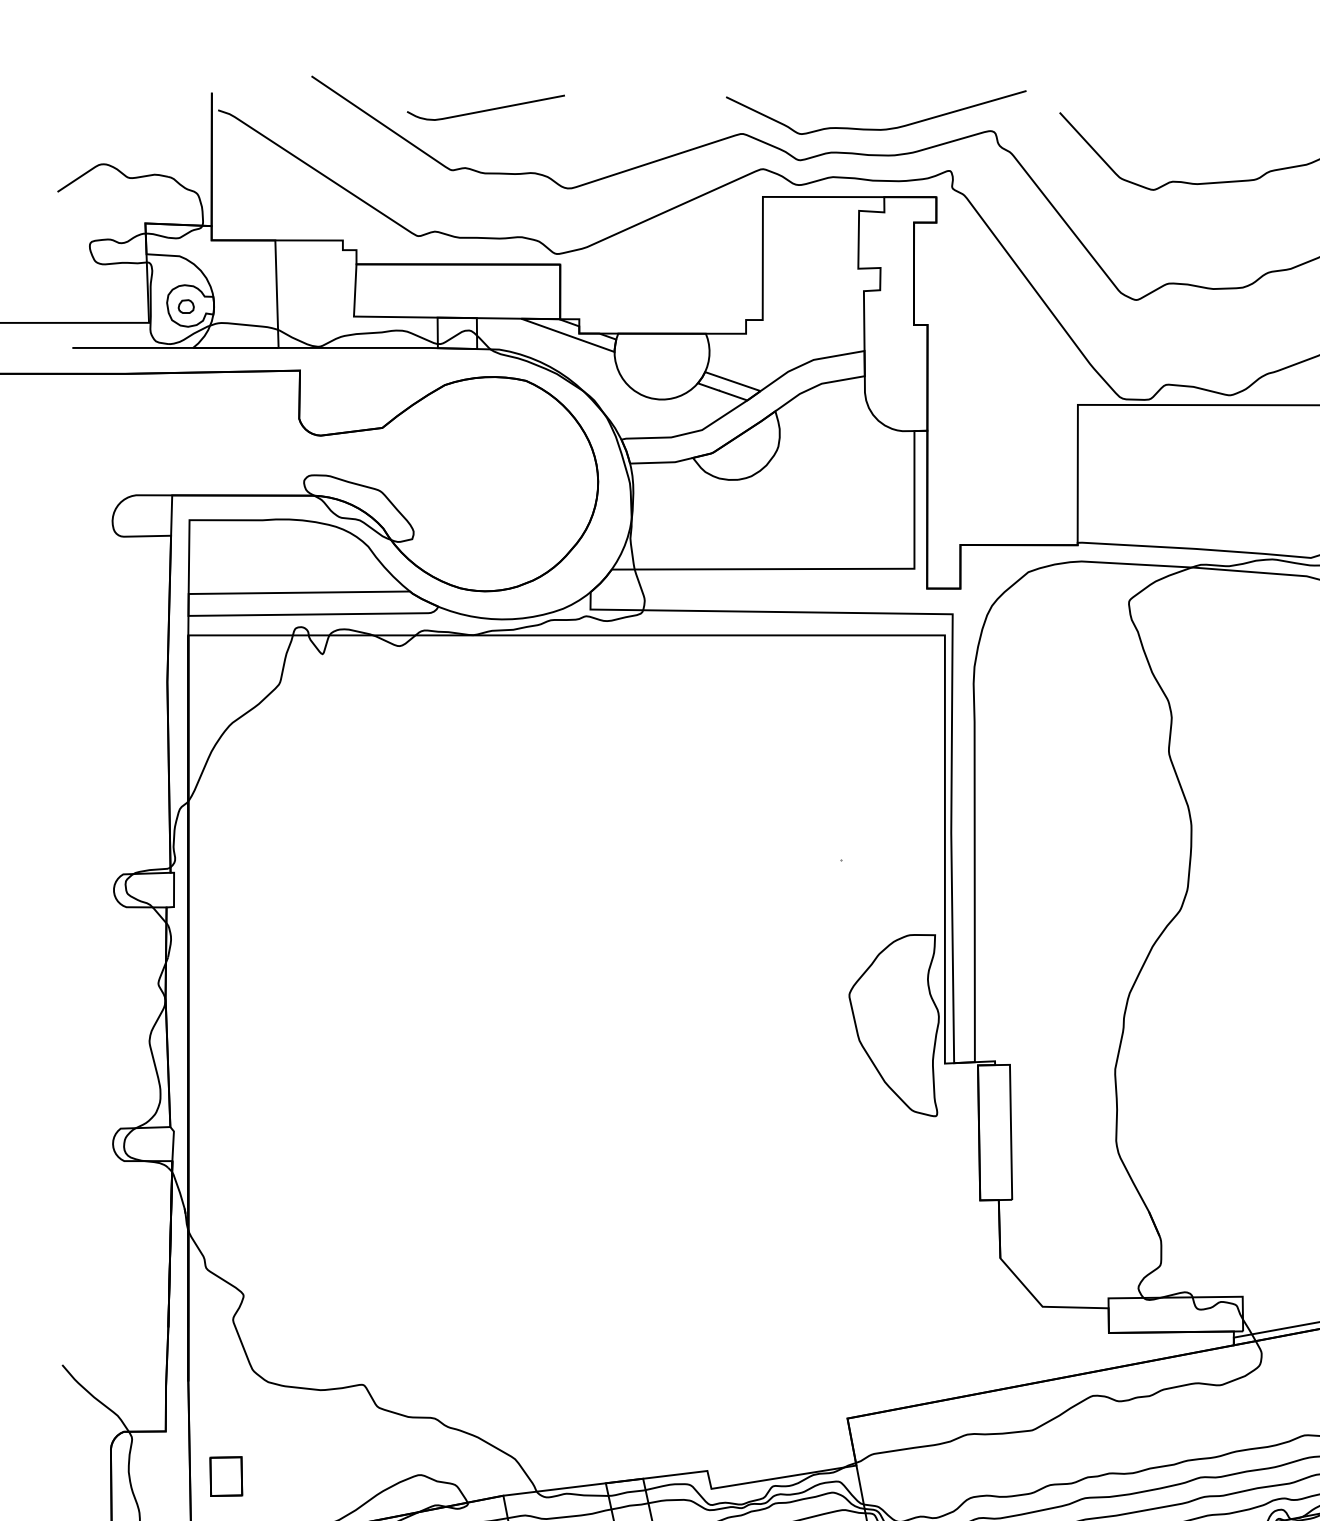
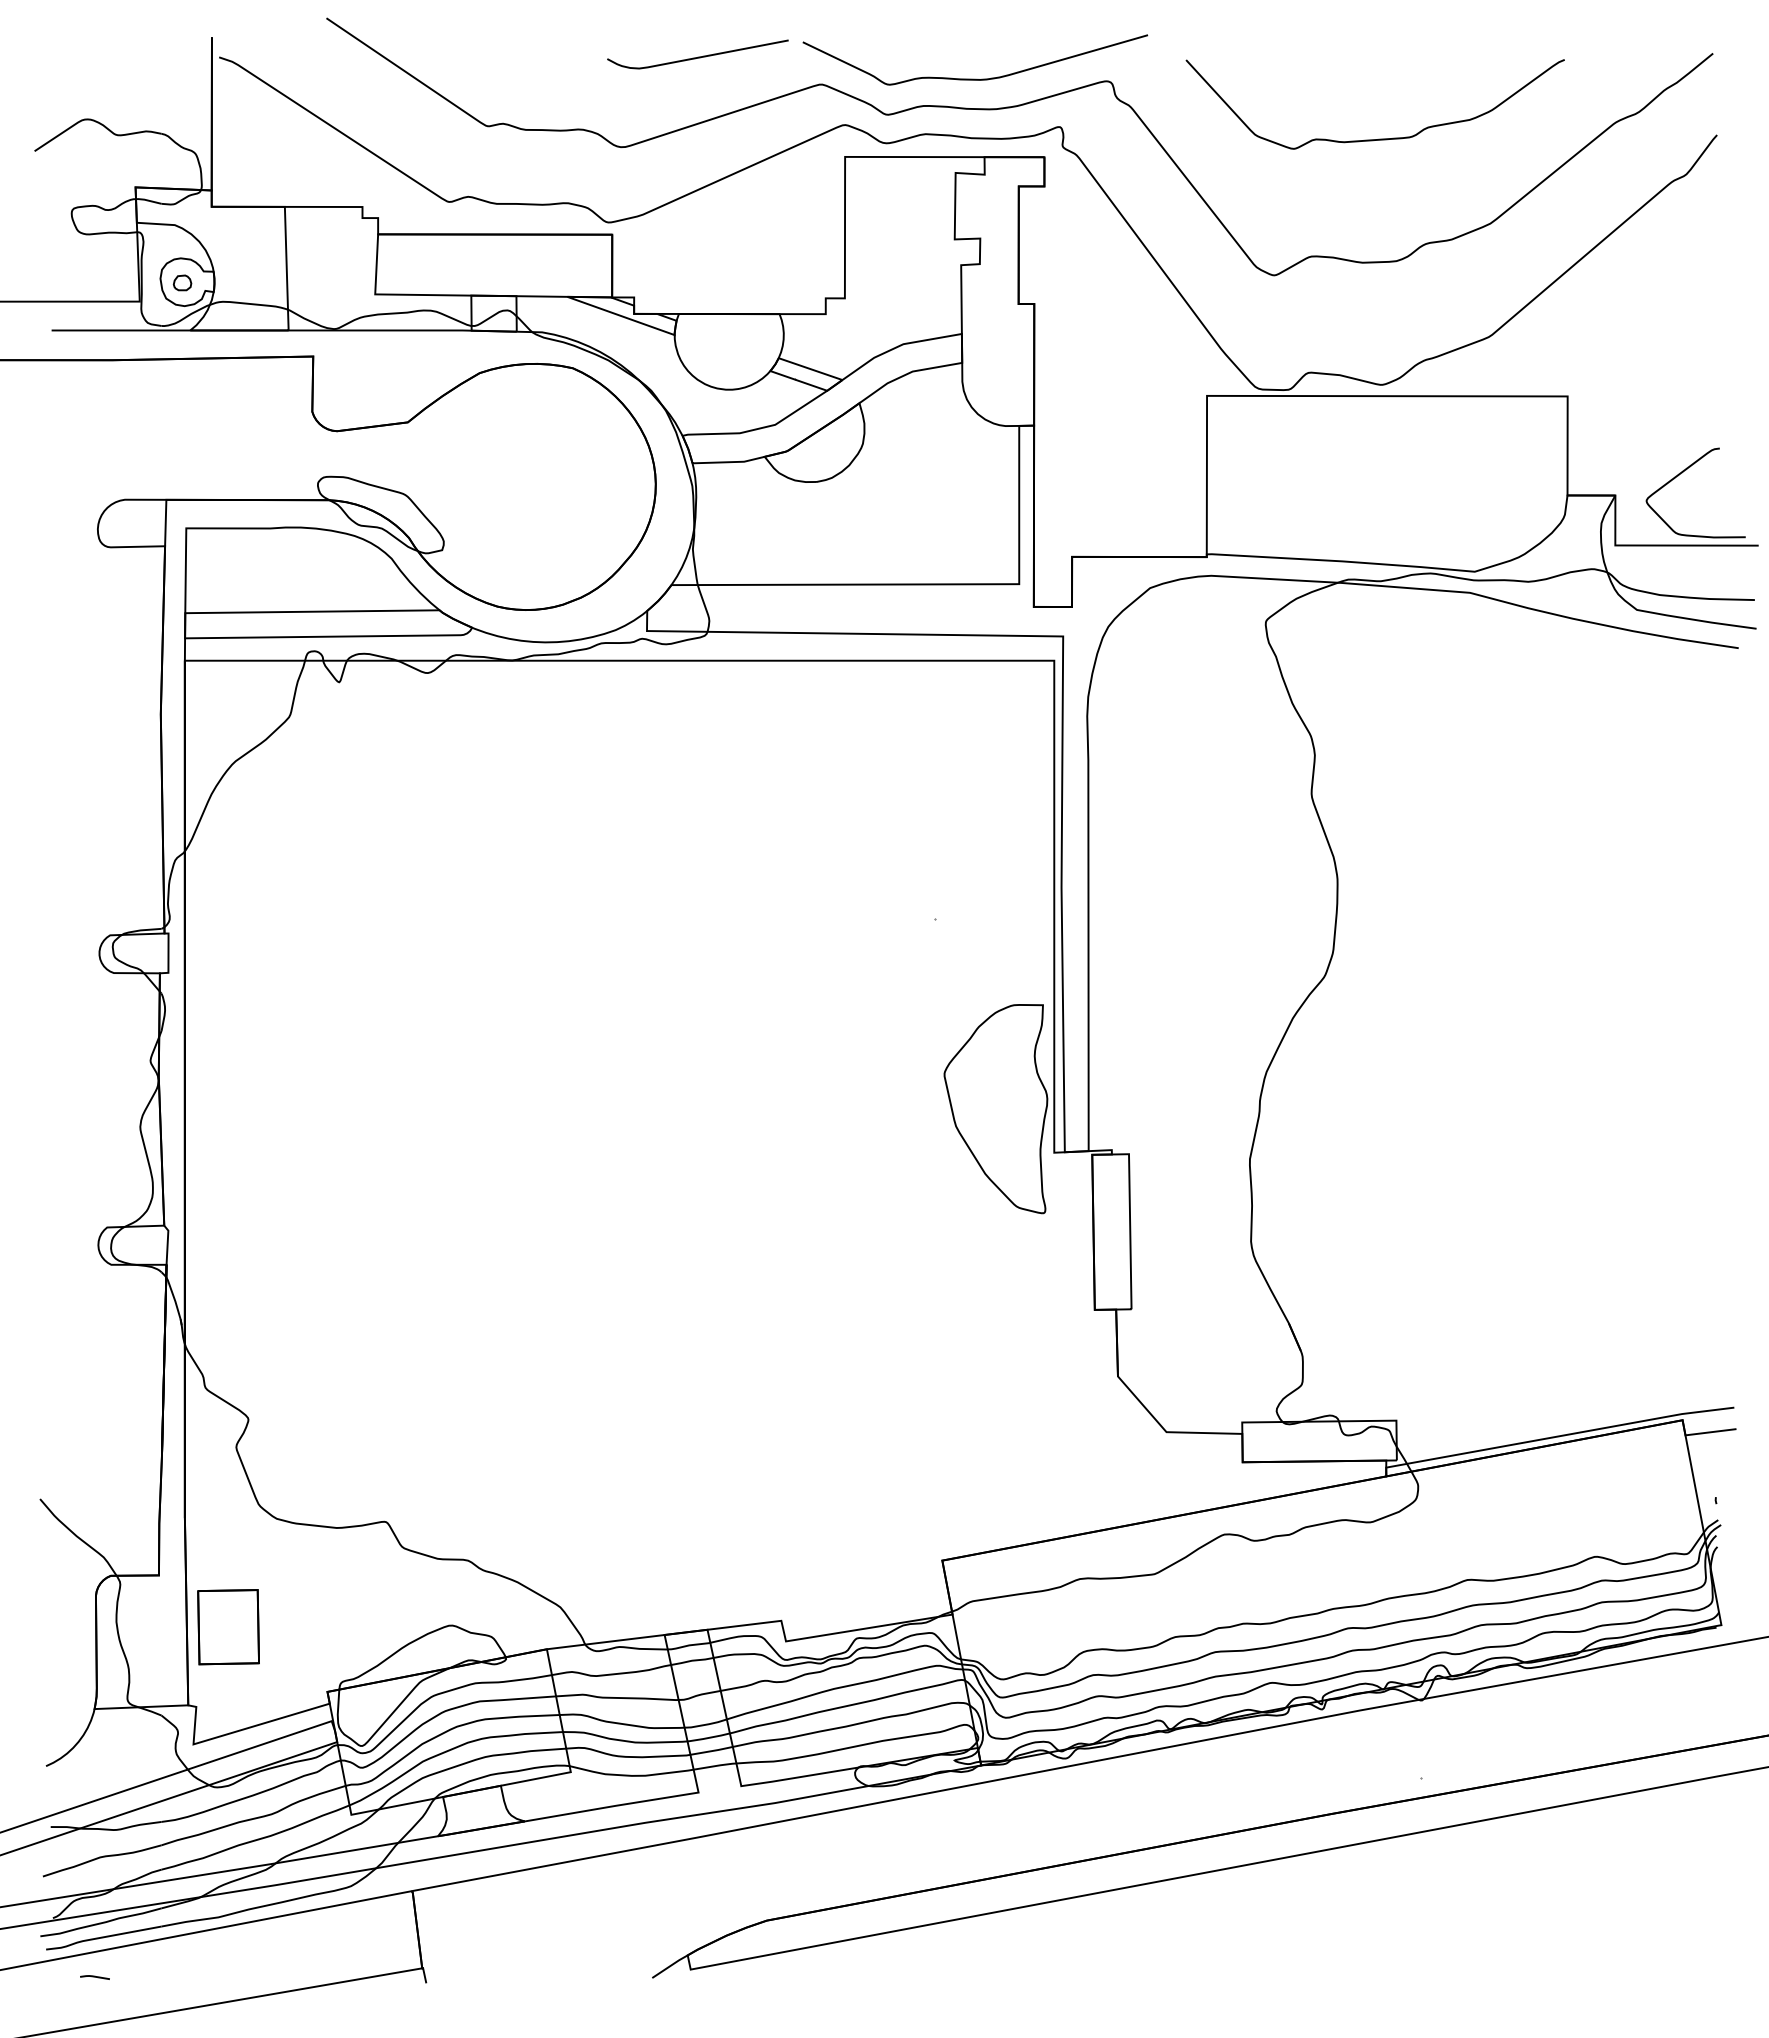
curve: (486, 109) -> (698, 56), moved
part: (226, 1476) -> (228, 1627), size x1.67

